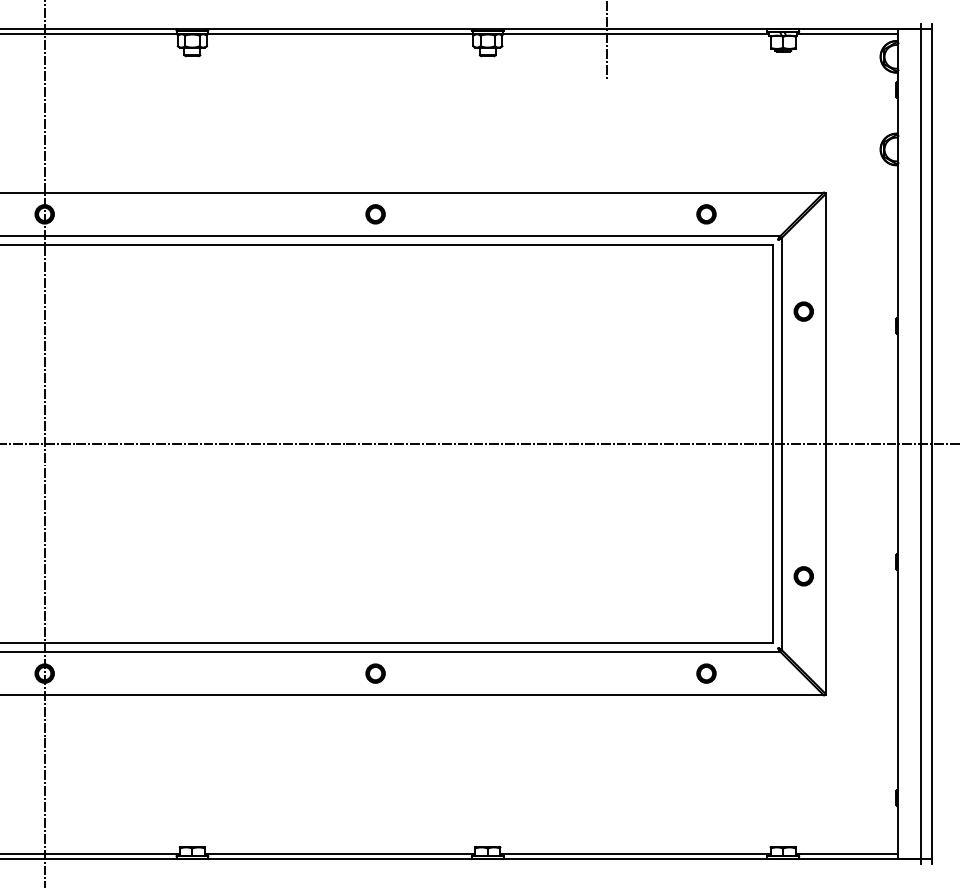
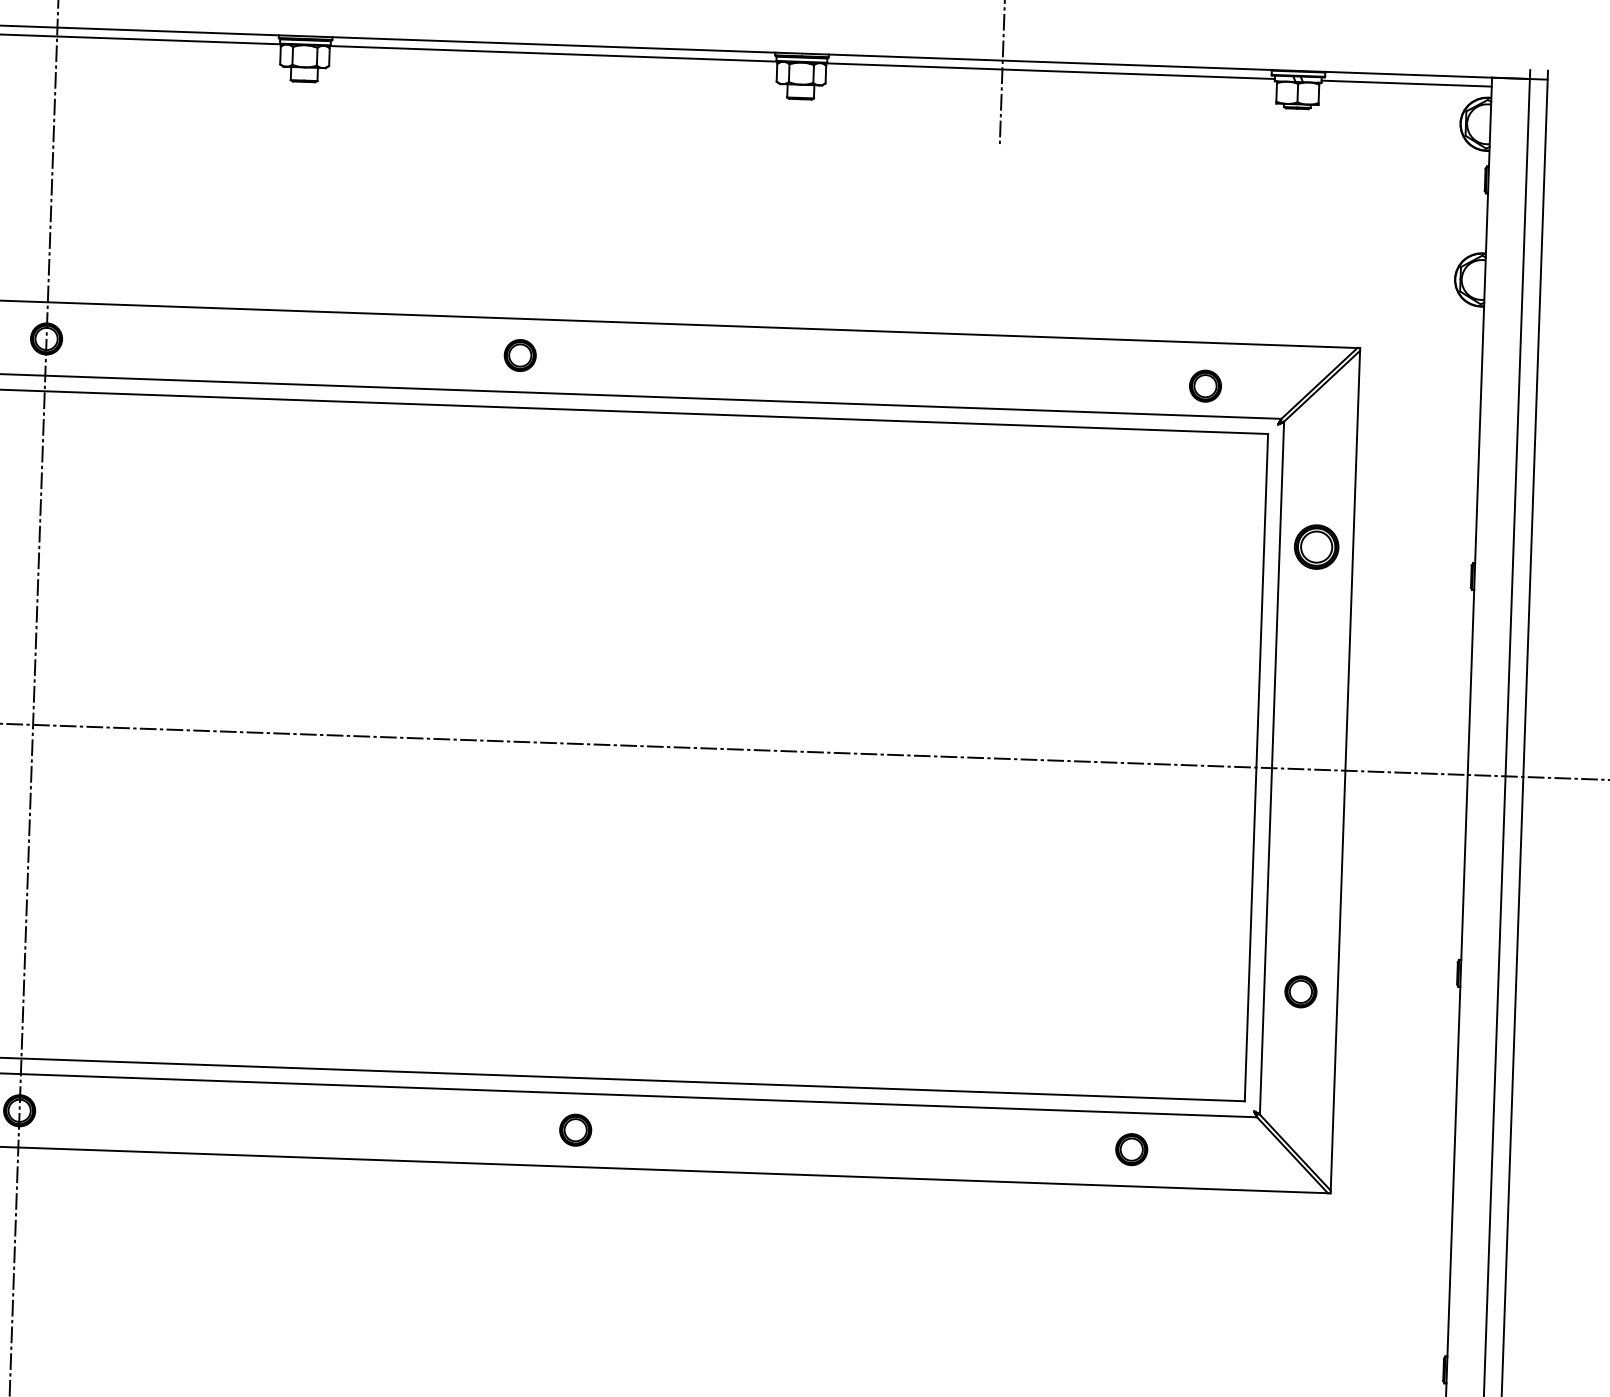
part: (375, 214) -> (520, 355), moved
part: (706, 214) -> (1205, 386), moved
part: (803, 311) -> (1315, 546), size x1.4

